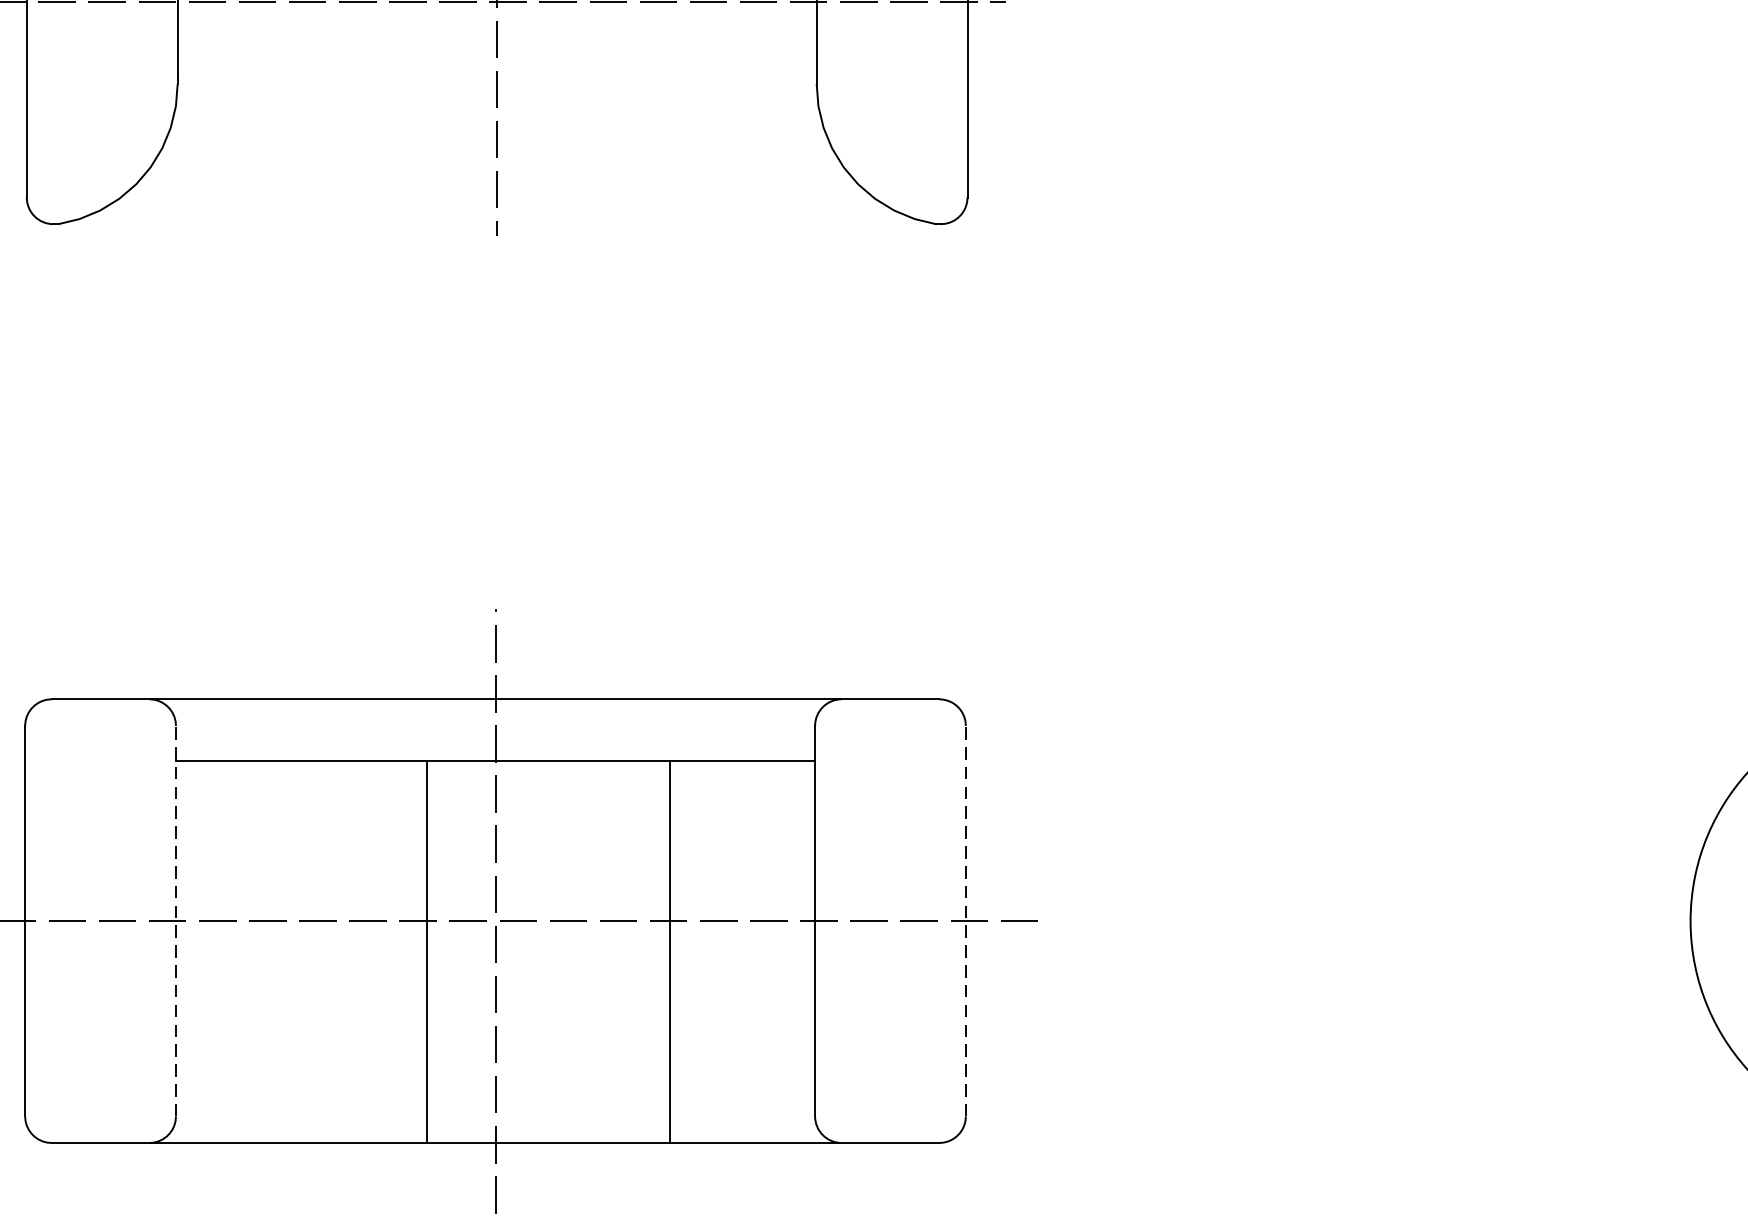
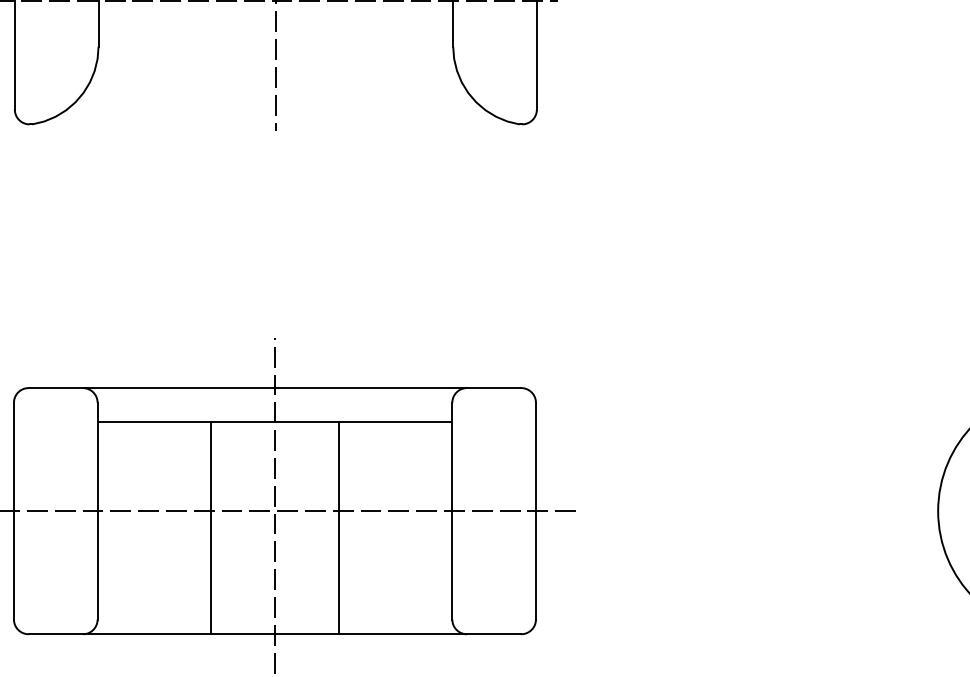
line: (175, 919) -> (97, 510), dashed -> solid
line: (966, 919) -> (536, 510), dashed -> solid
line: (426, 952) -> (210, 528), moved
line: (669, 952) -> (338, 528), moved

